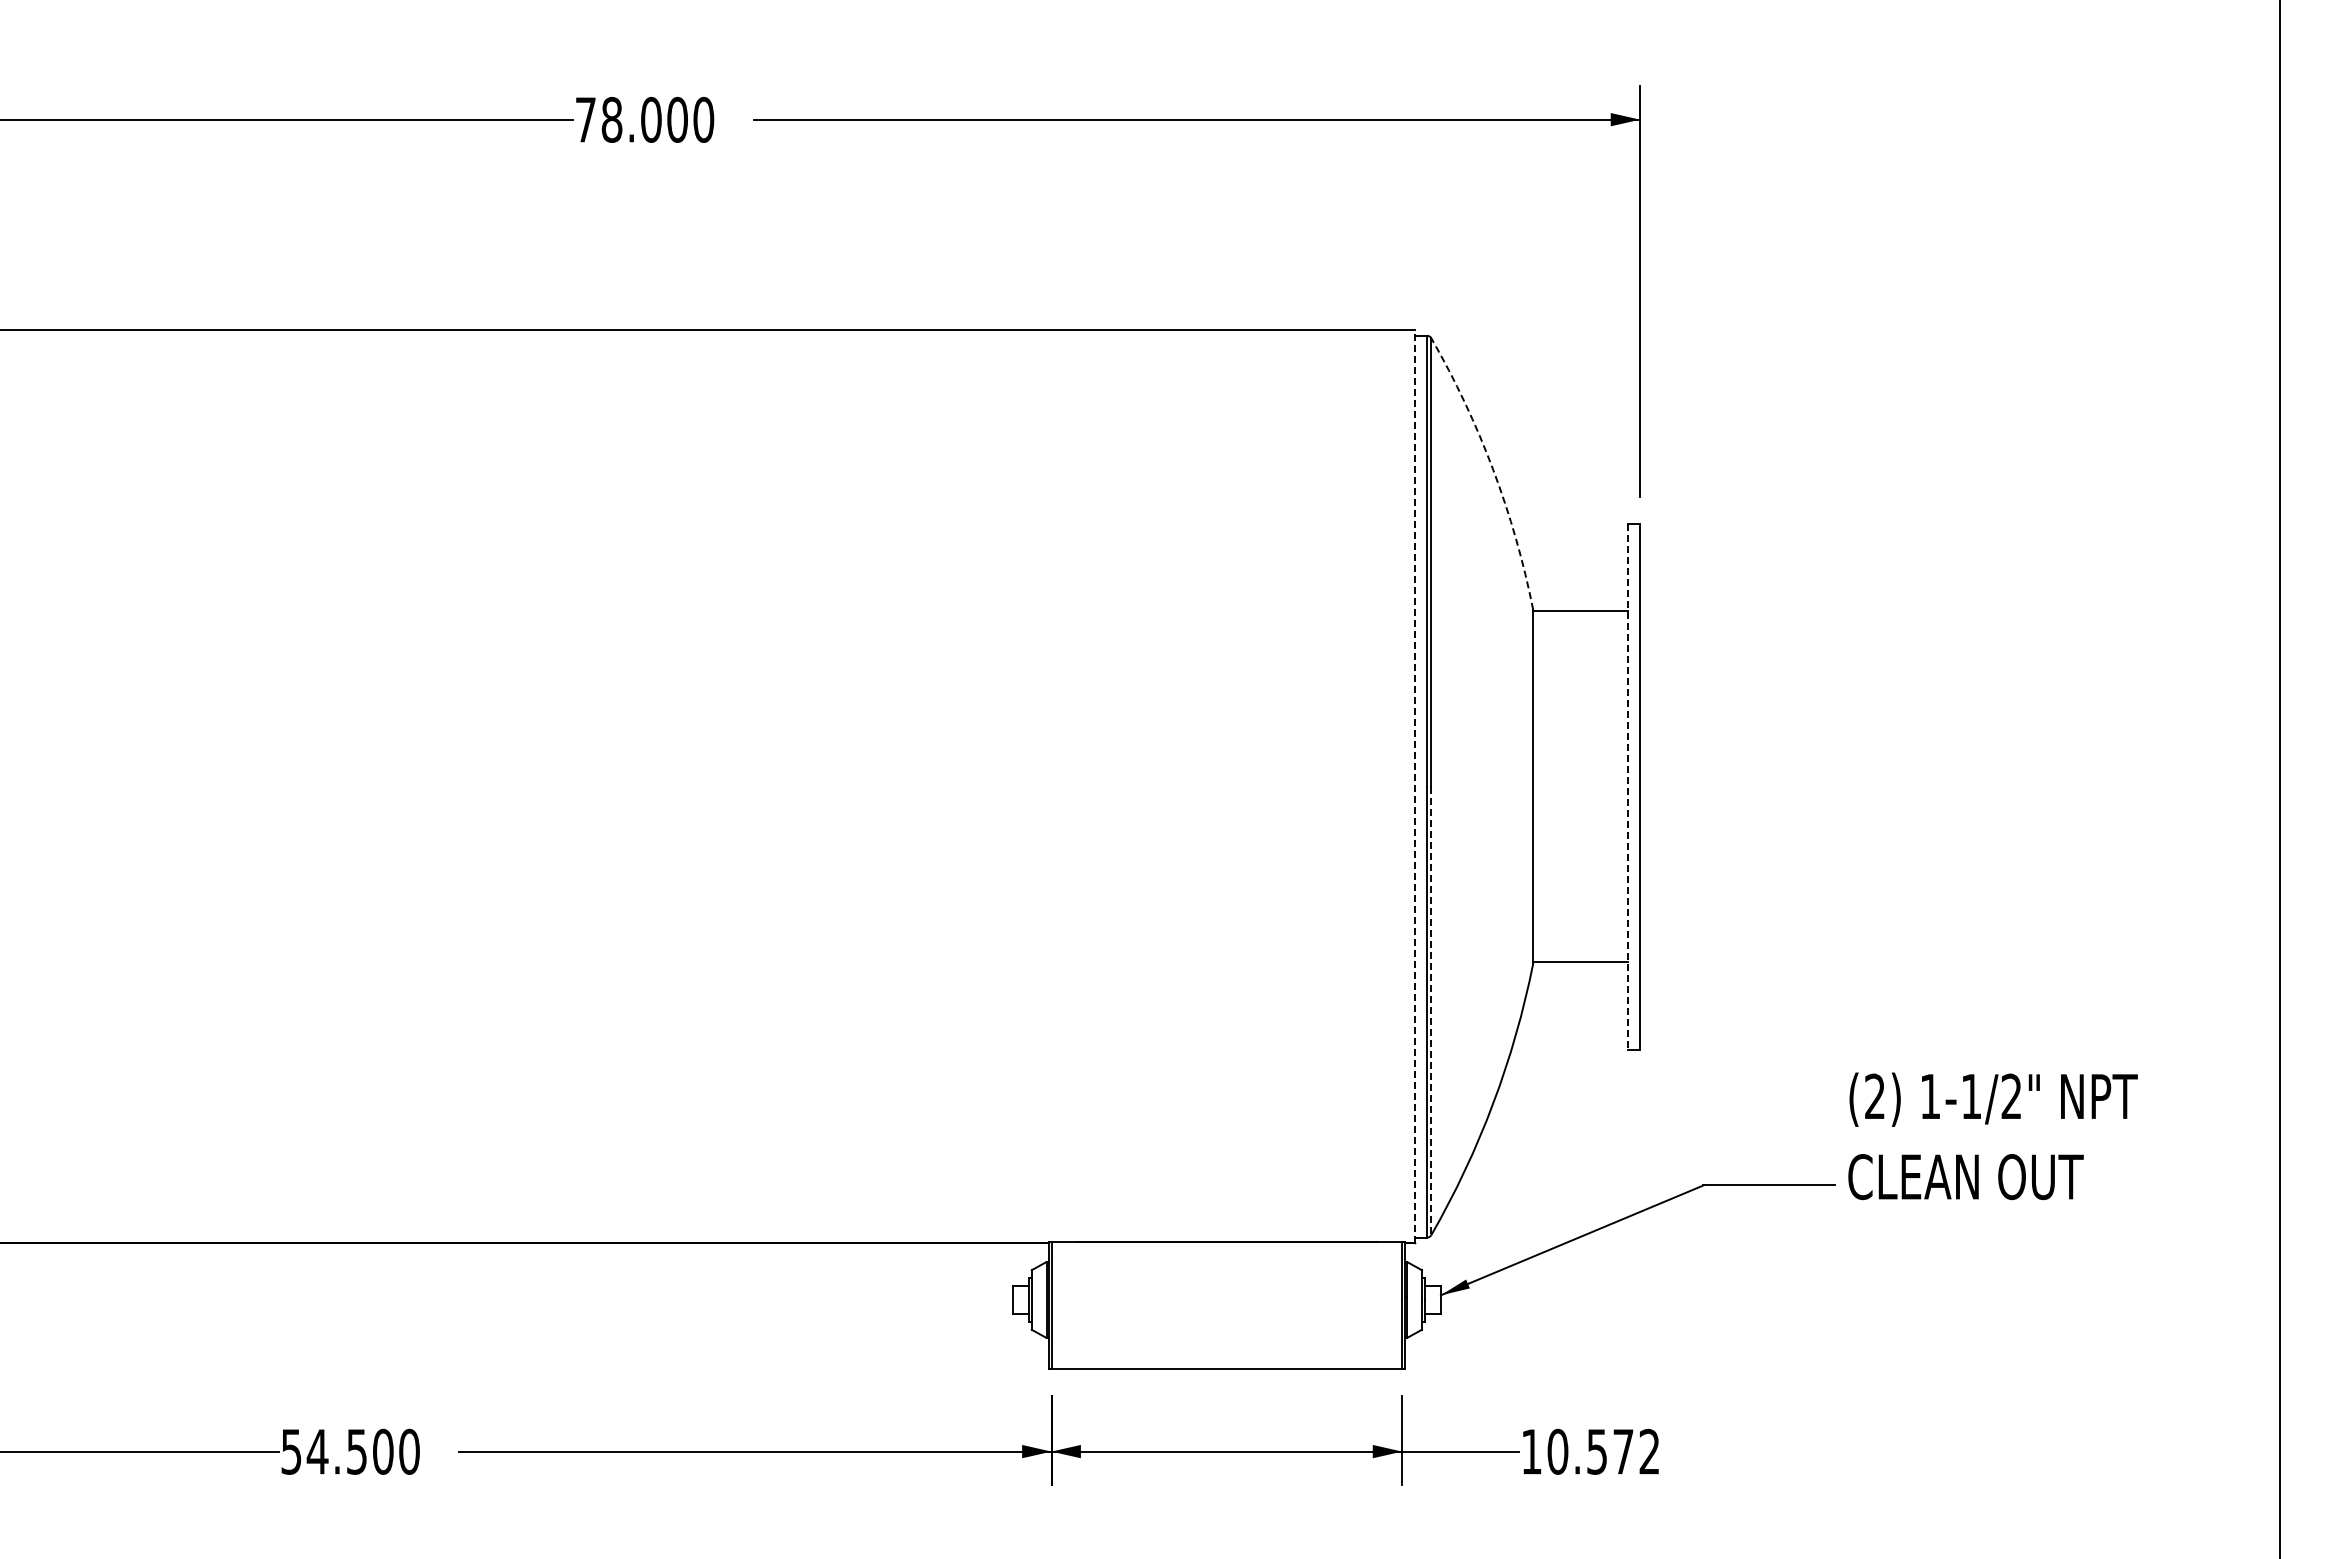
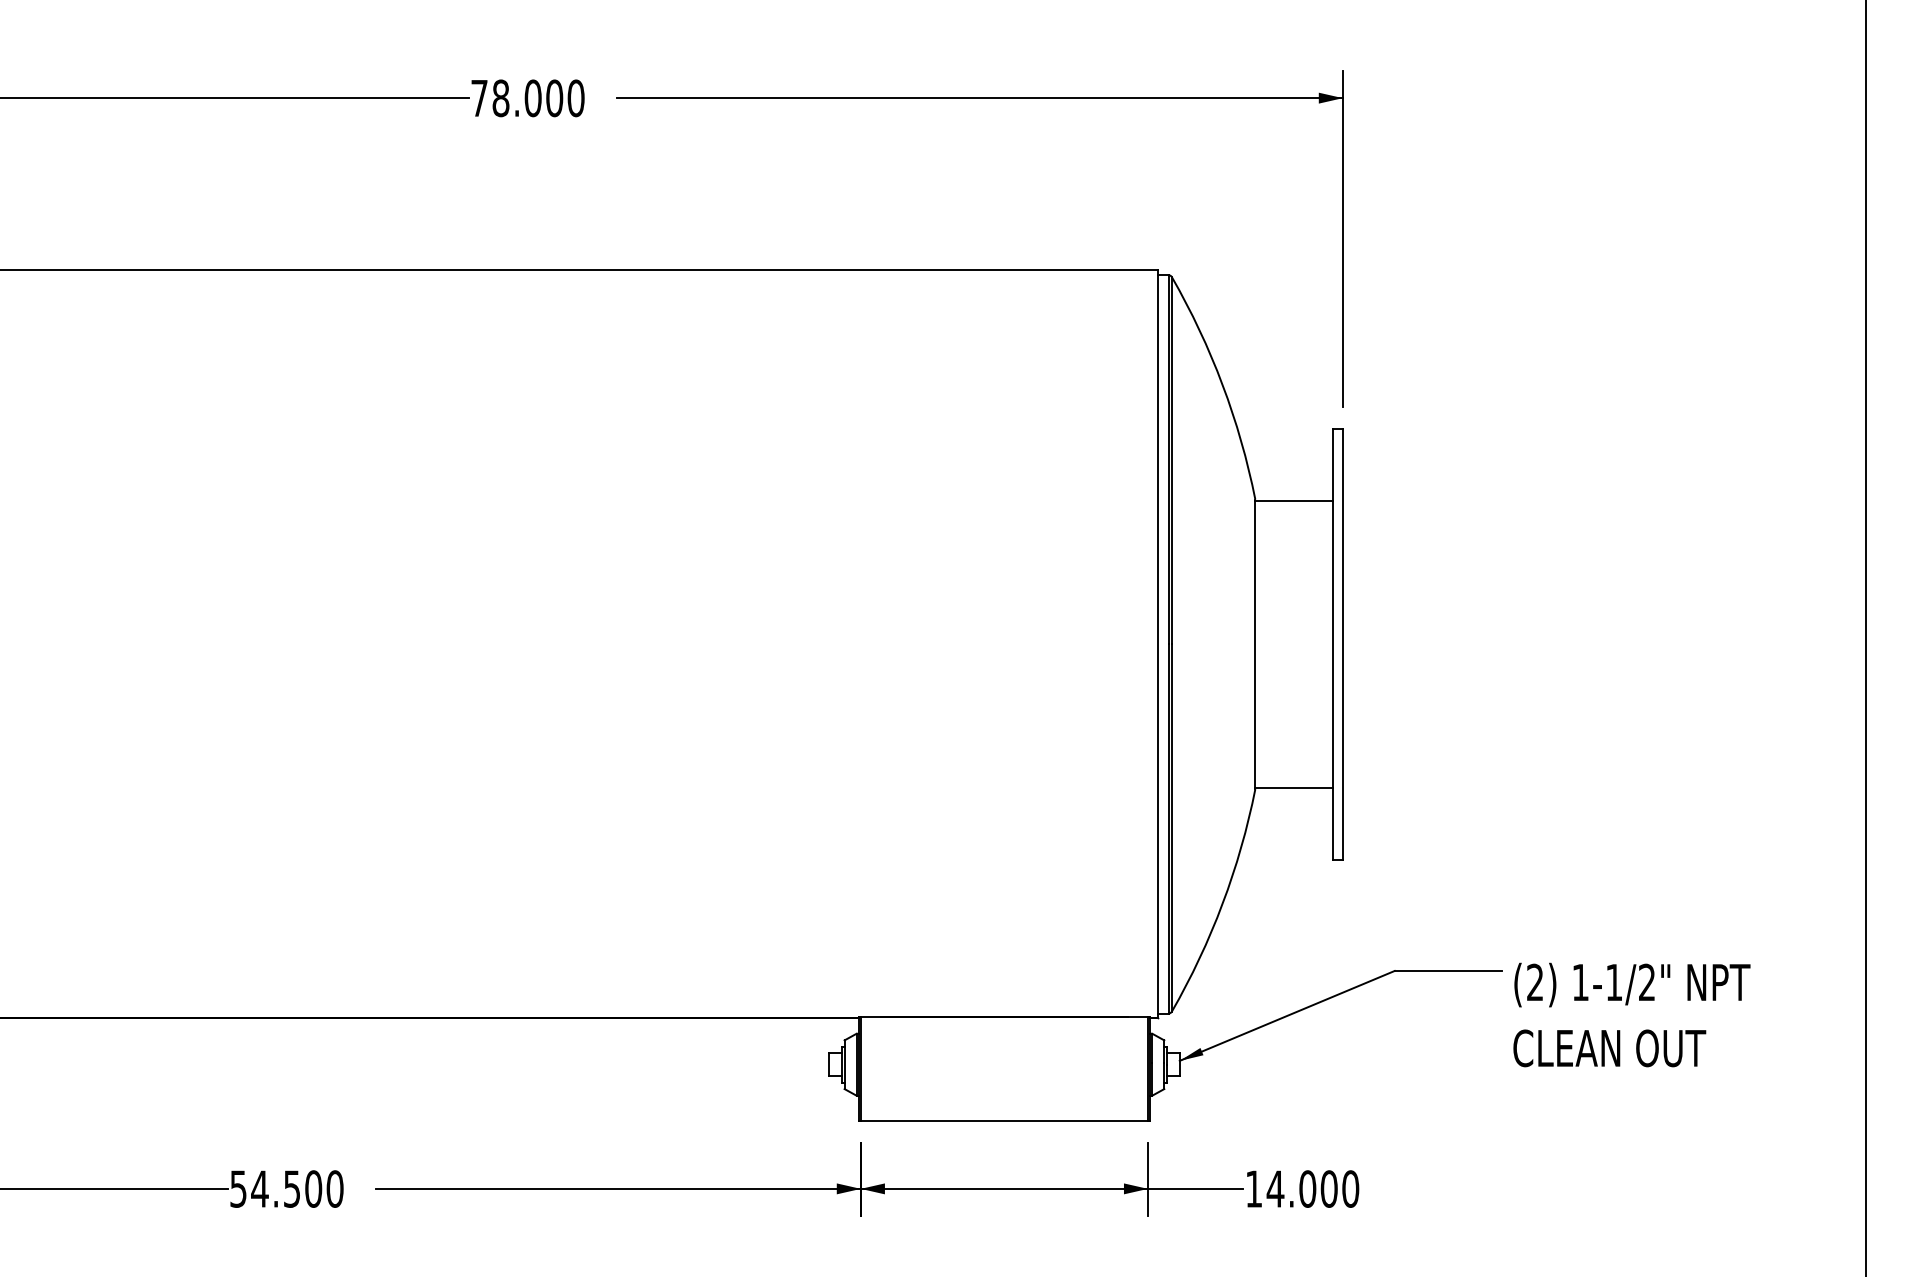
arc: (1493, 469) -> (1222, 384), dashed -> solid
line: (1414, 786) -> (1158, 644), dashed -> solid
line: (1627, 786) -> (1332, 644), dashed -> solid
line: (1431, 1011) -> (1172, 828), dashed -> solid
text: (1992, 1136) -> (1631, 1015), moved
text: (1603, 1451) -> (1312, 1188), 10.572 -> 14.000

